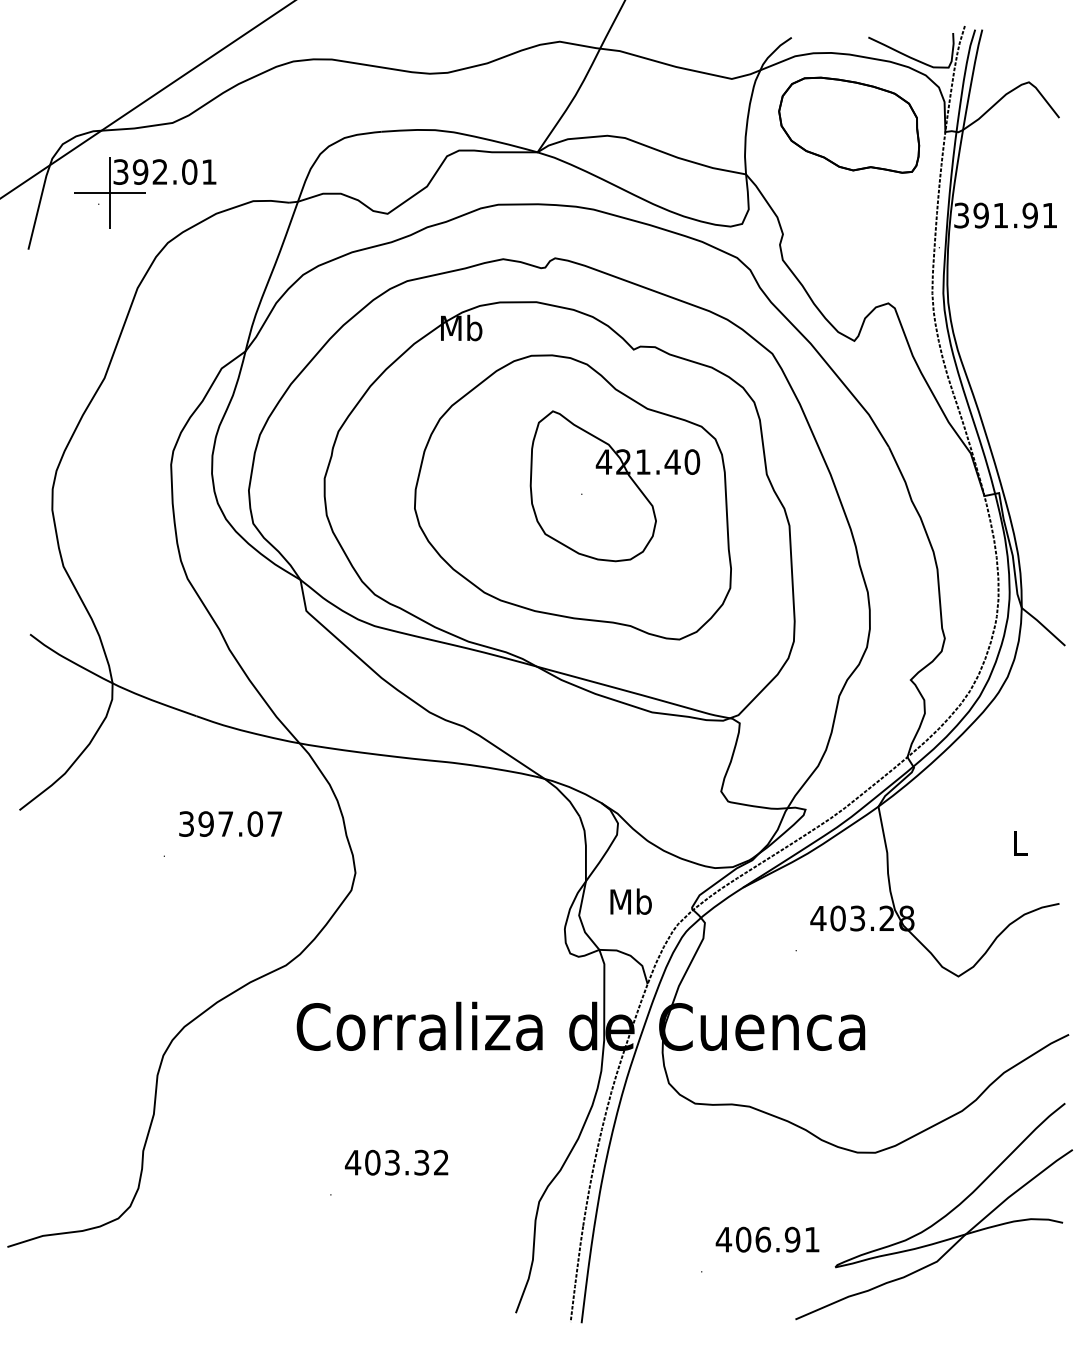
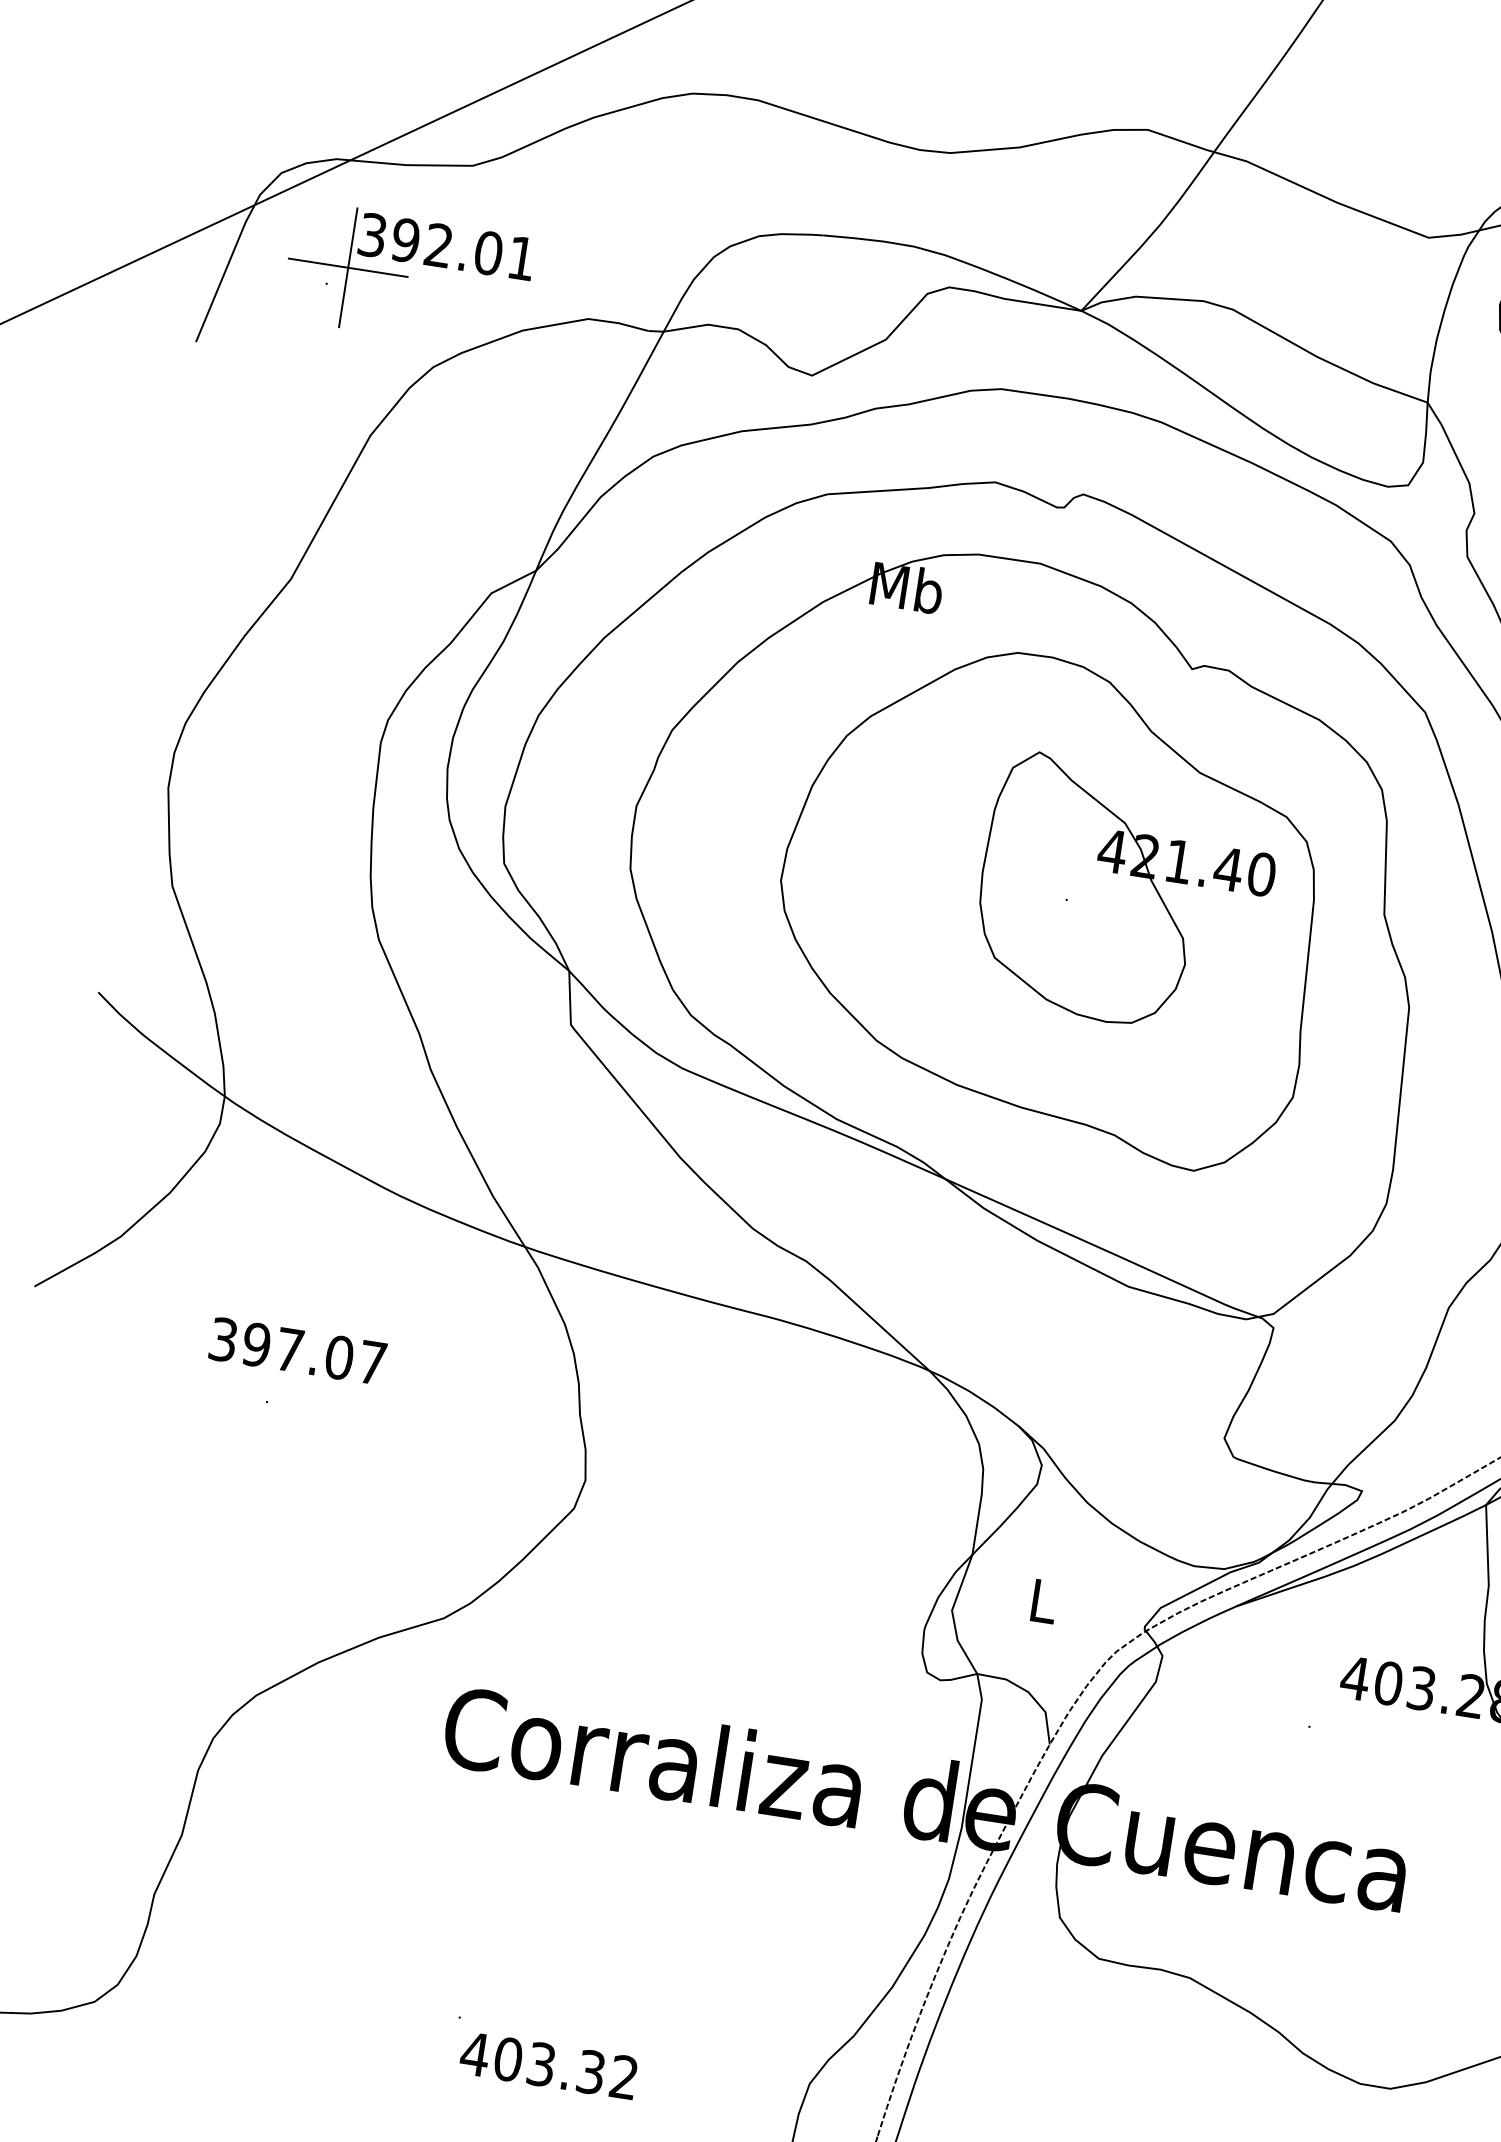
text: (230, 823) -> (297, 1350), moved
text: (630, 901) -> (1042, 1600), Mb -> L
text: (396, 1162) -> (548, 2065), moved

